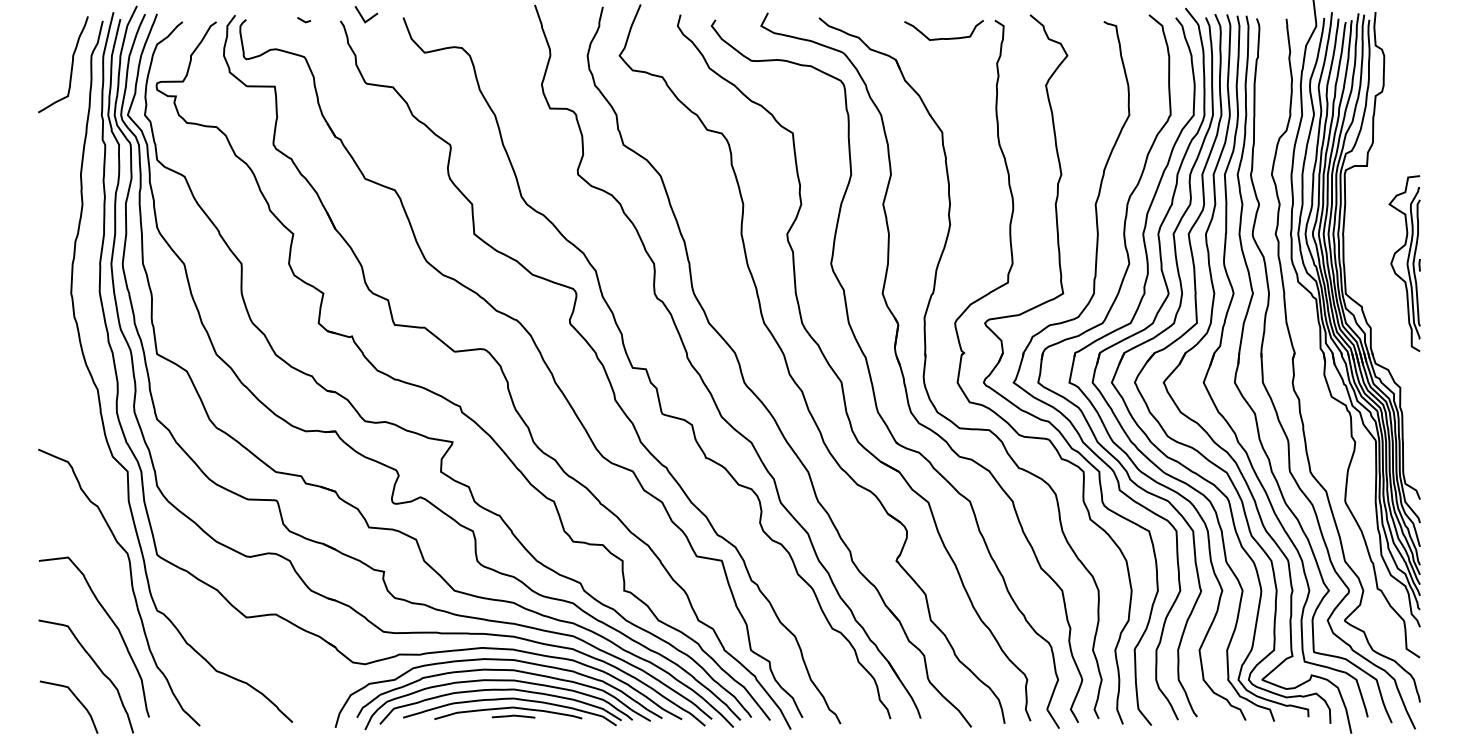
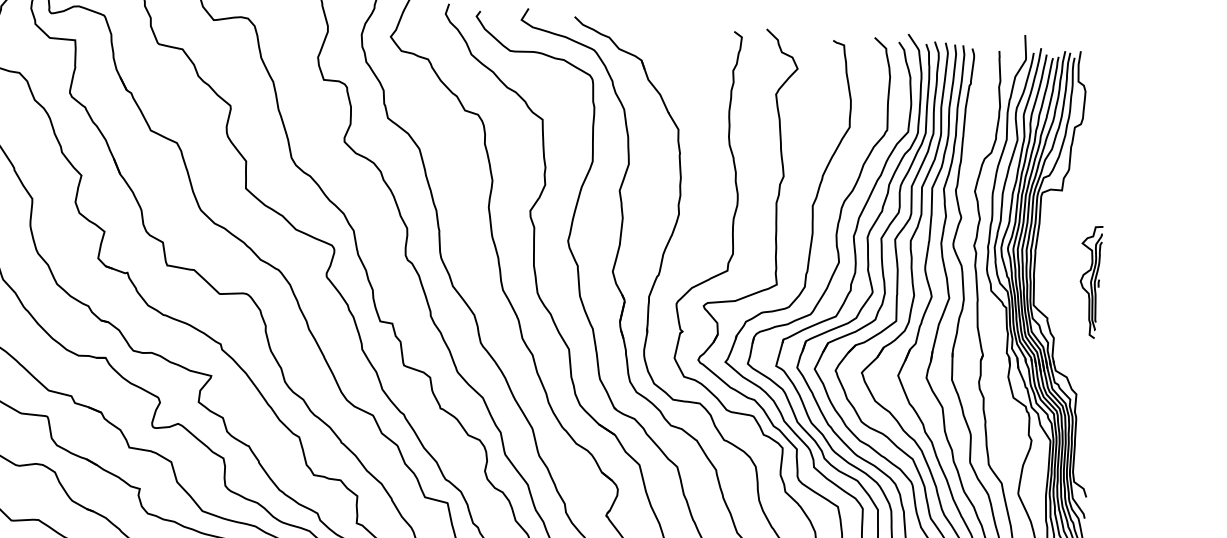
curve: (943, 38) -> (686, 44), removed
part: (1404, 263) -> (1089, 281), size x0.7

